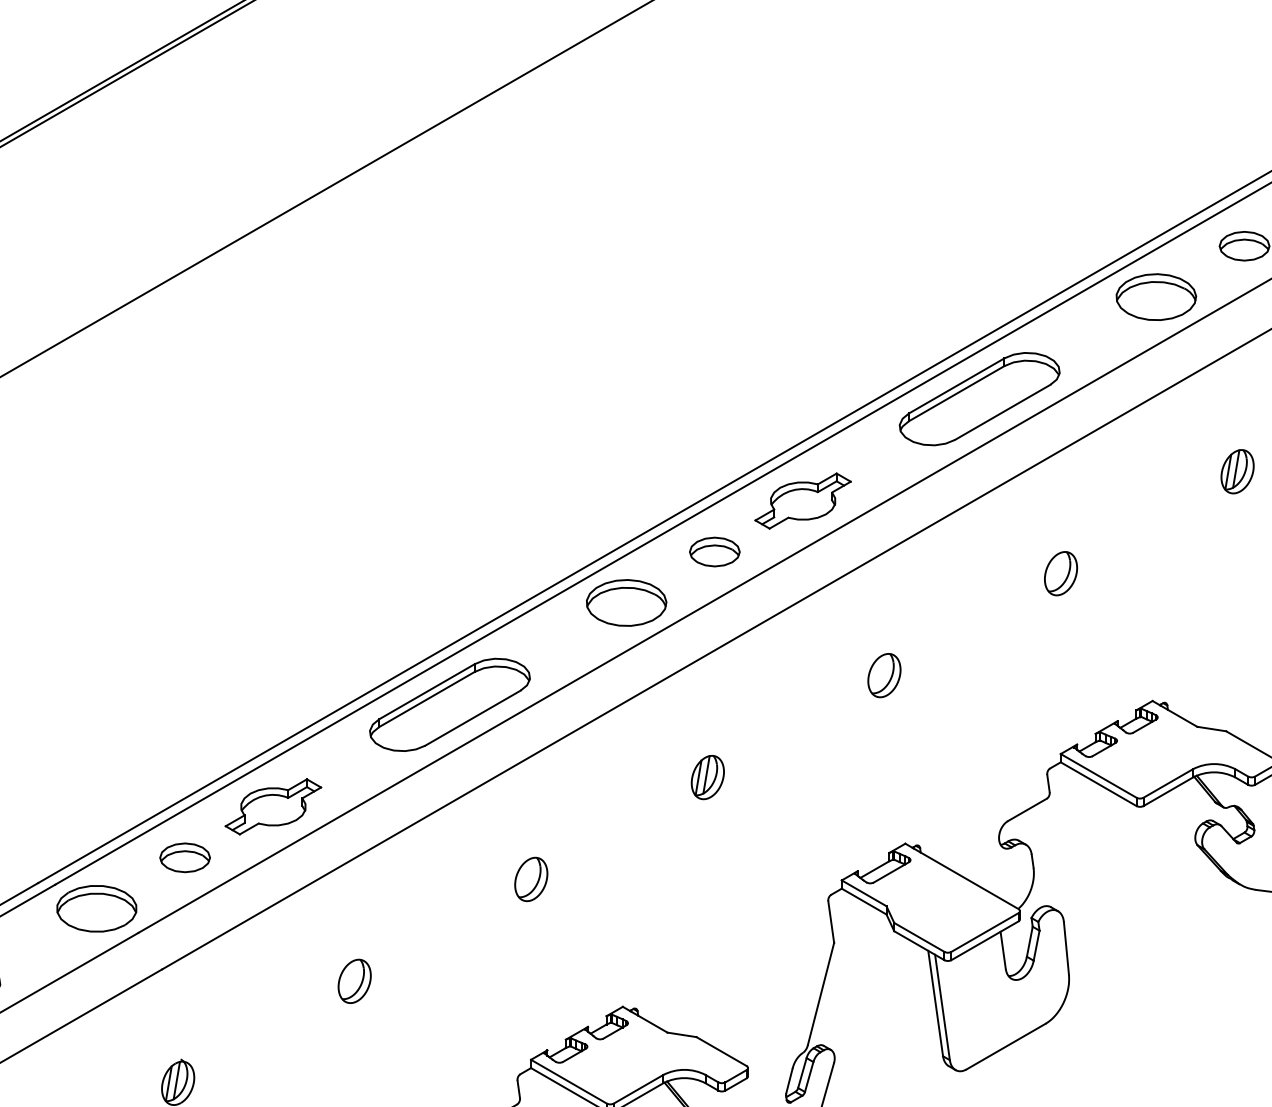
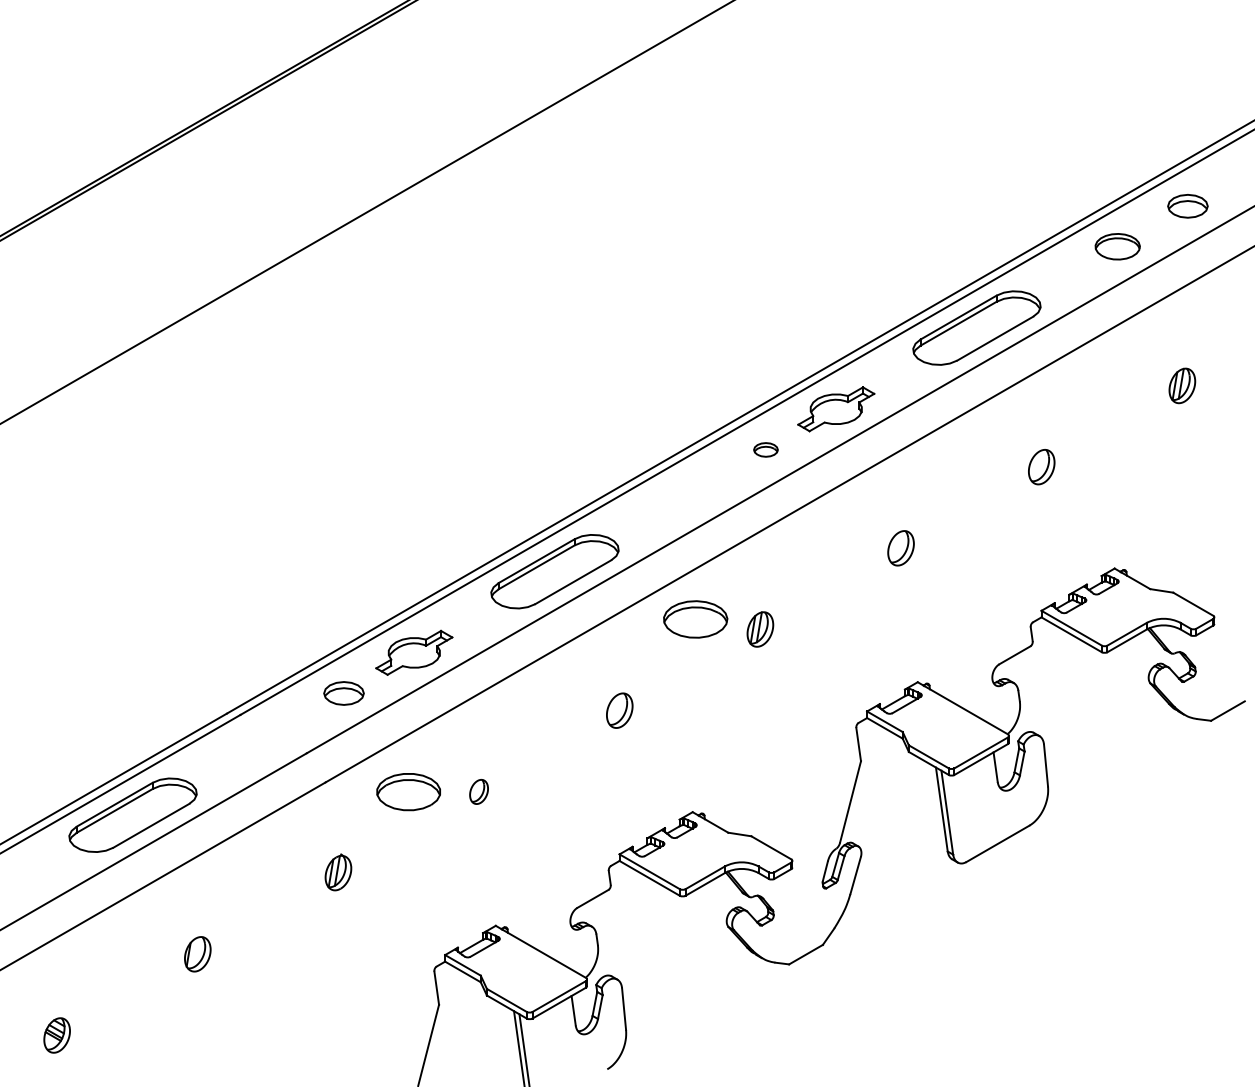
part: (1156, 296) -> (1117, 246), size x0.7
part: (714, 551) -> (765, 449), size x0.6
part: (626, 603) -> (695, 619), moved
part: (96, 909) -> (408, 792), moved
part: (353, 980) -> (478, 791), size x0.7

